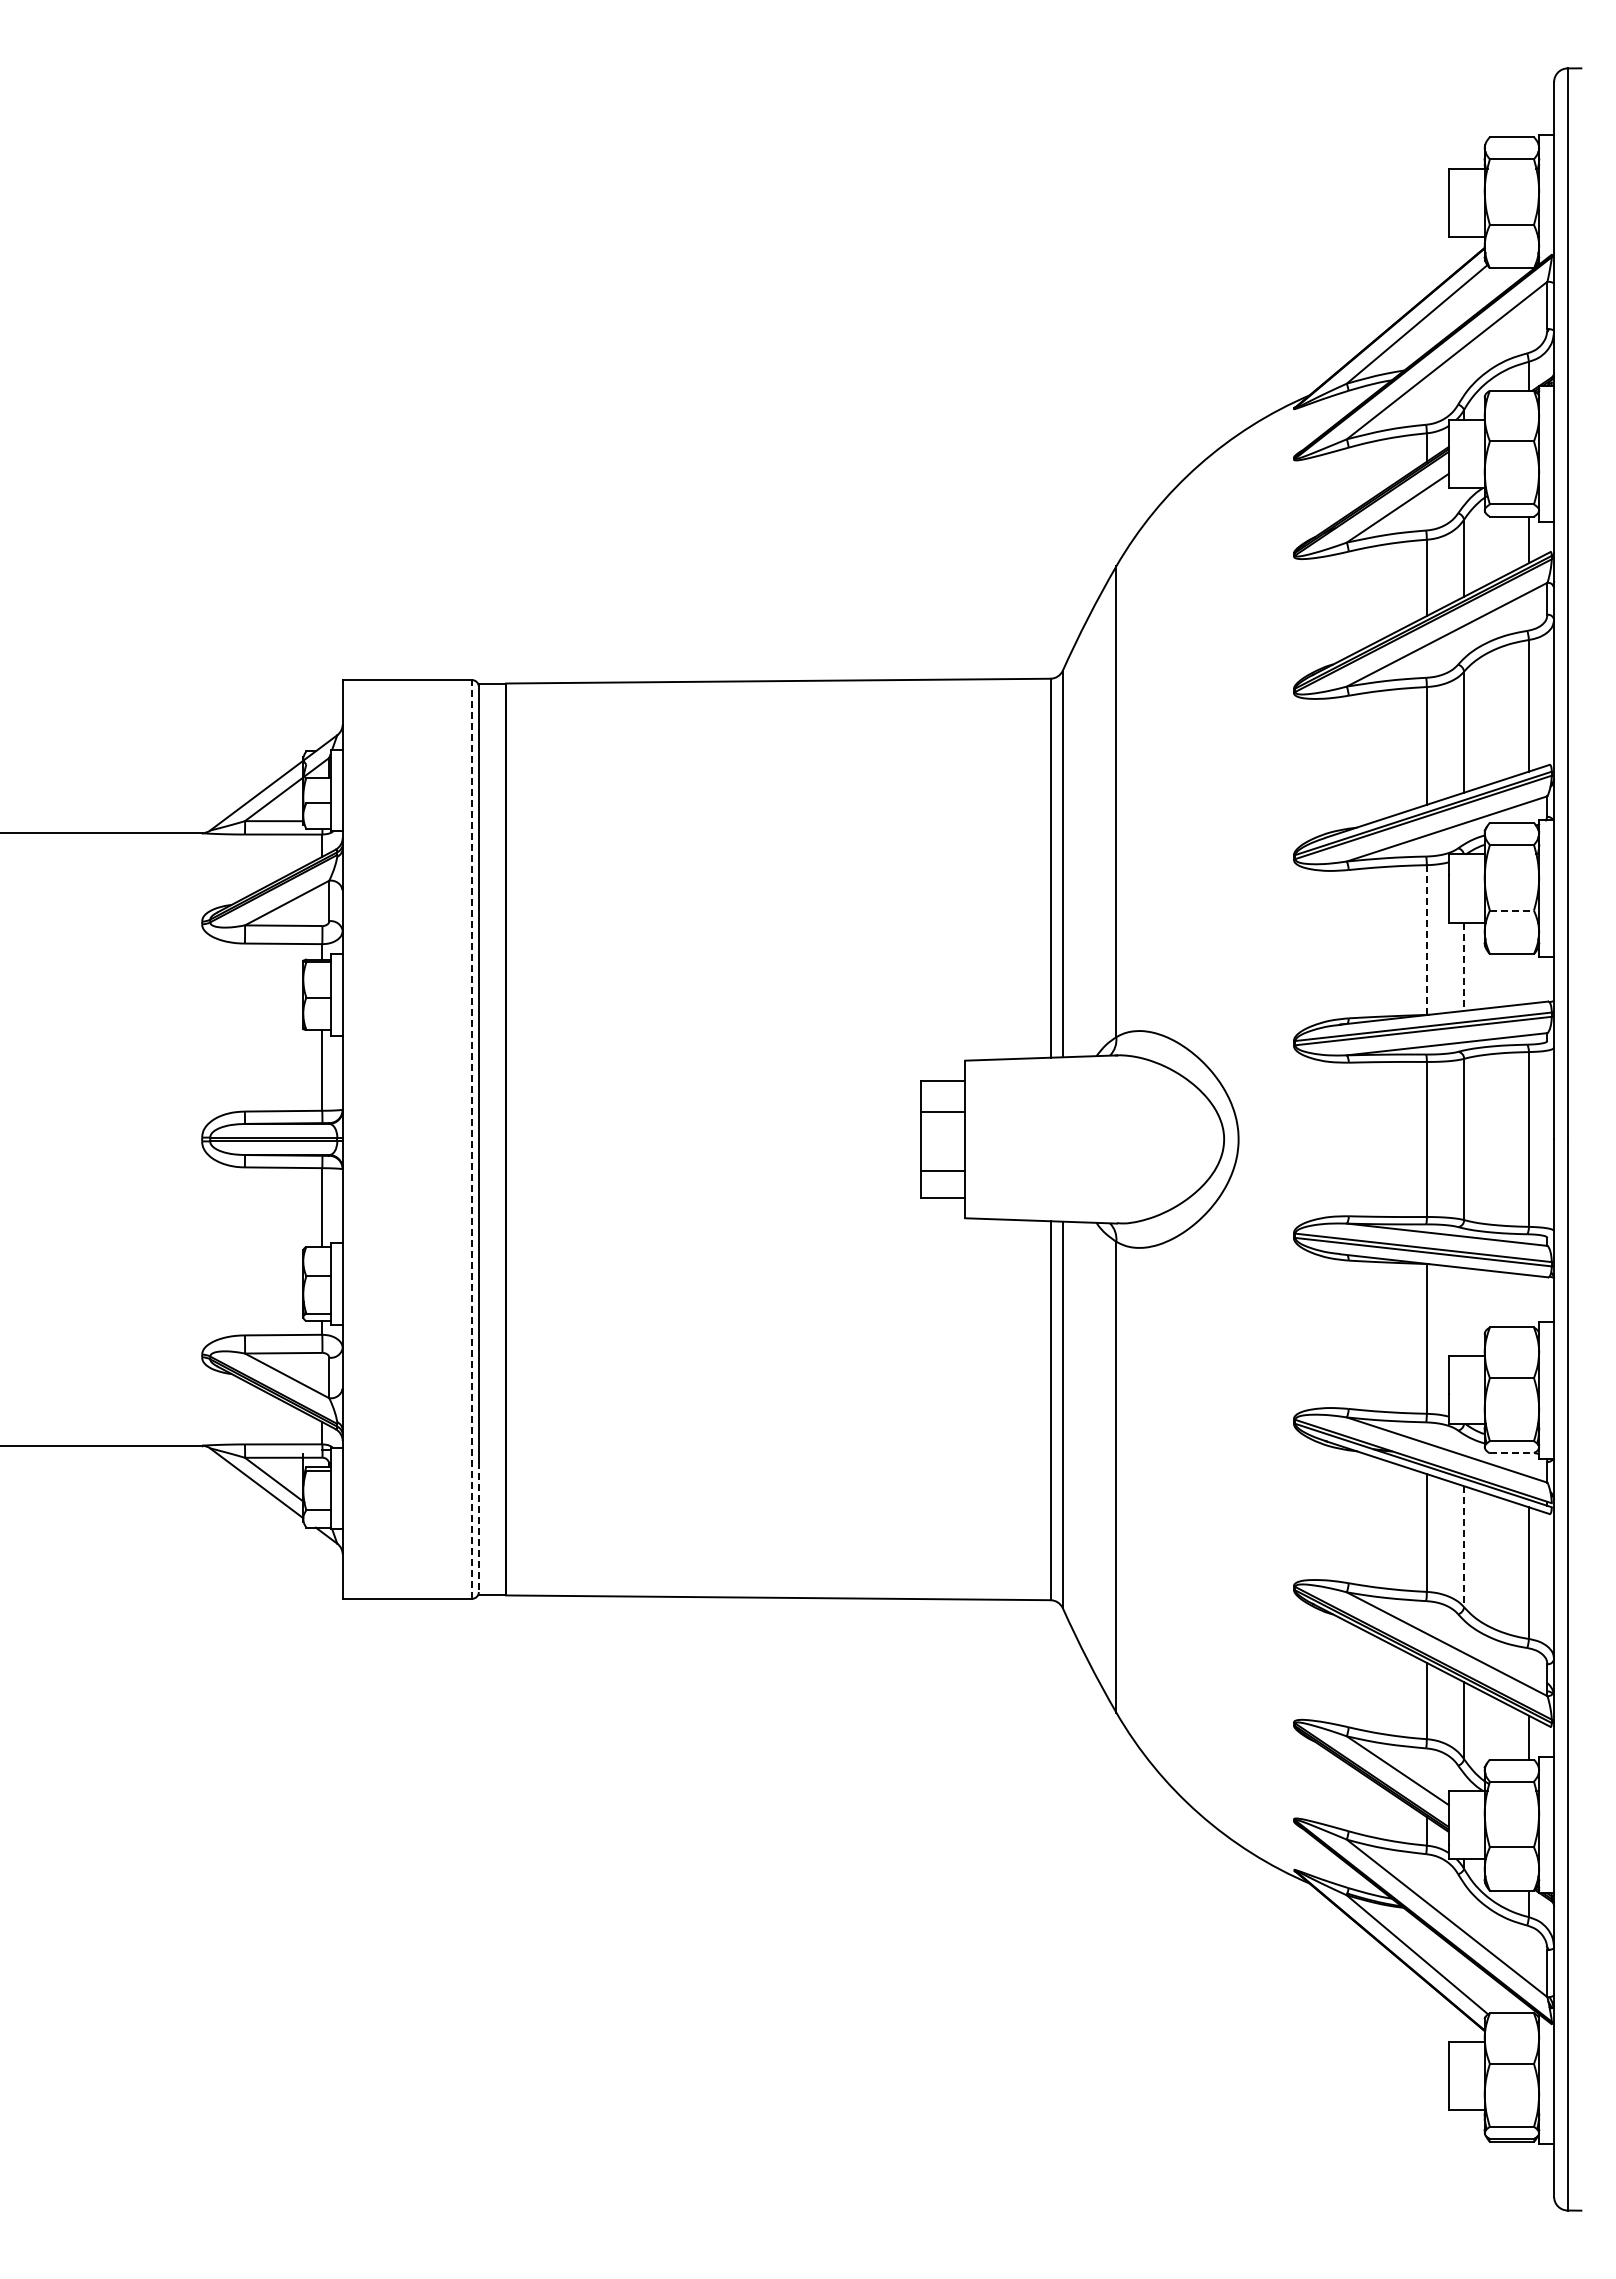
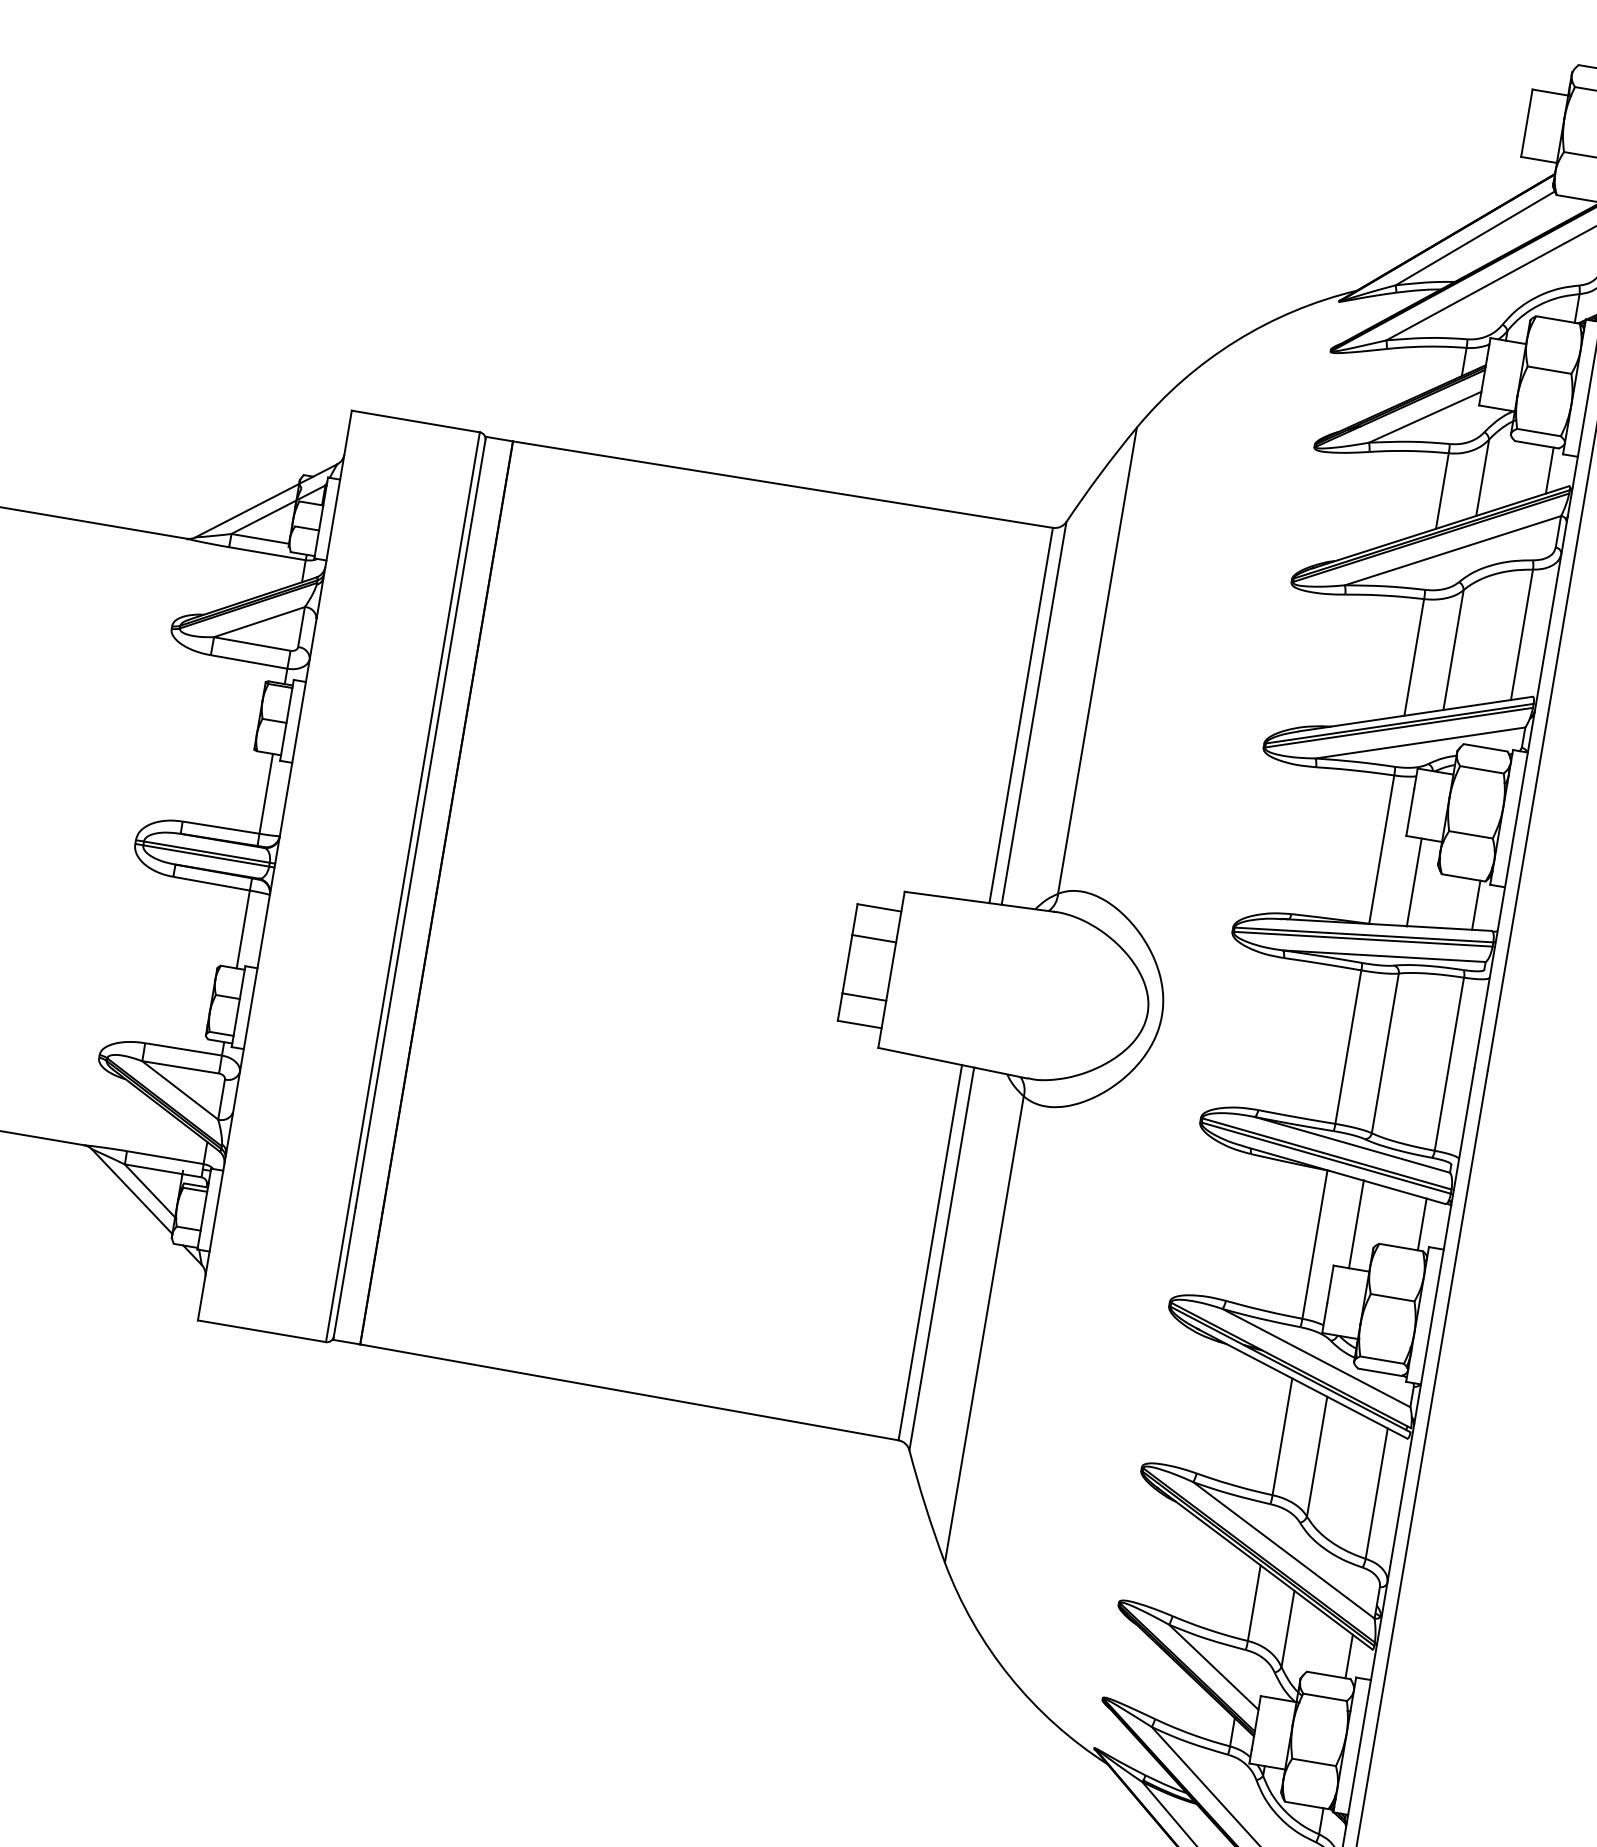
line: (1512, 910) -> (1471, 834), dashed -> solid
line: (1426, 940) -> (1381, 850), dashed -> solid
line: (1464, 967) -> (1414, 883), dashed -> solid
line: (1528, 978) -> (1476, 904), added
line: (472, 1138) -> (403, 886), dashed -> solid
line: (1528, 1301) -> (1421, 1224), added
line: (1464, 1311) -> (1356, 1223), added
line: (1512, 1453) -> (1380, 1372), dashed -> solid
line: (478, 1528) -> (344, 1273), dashed -> solid
line: (1464, 1546) -> (1317, 1456), dashed -> solid

